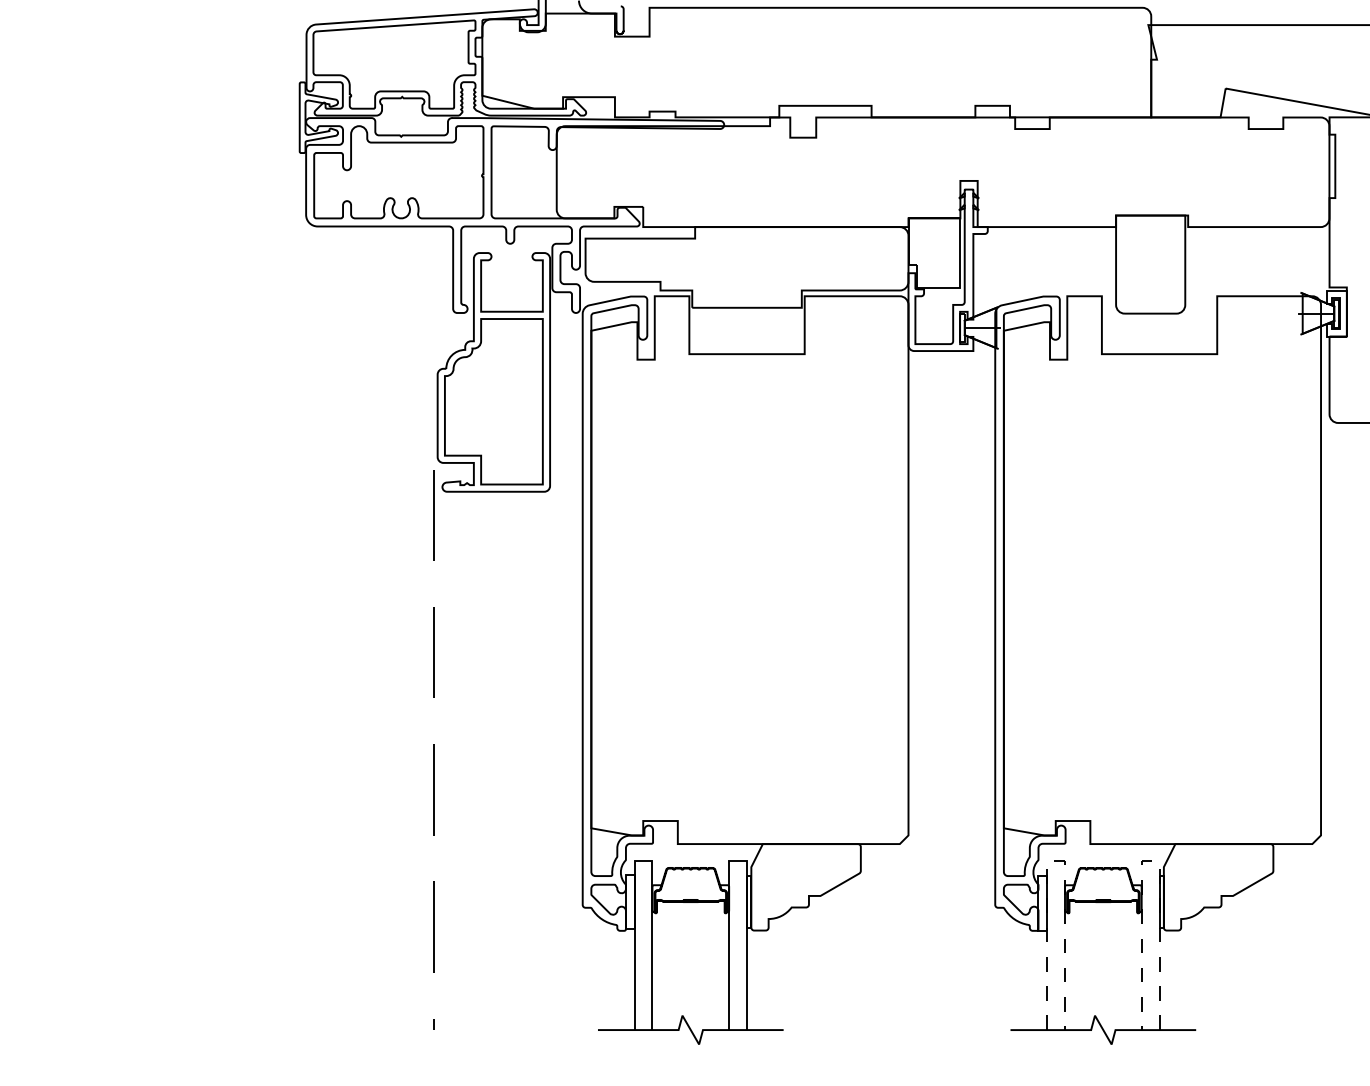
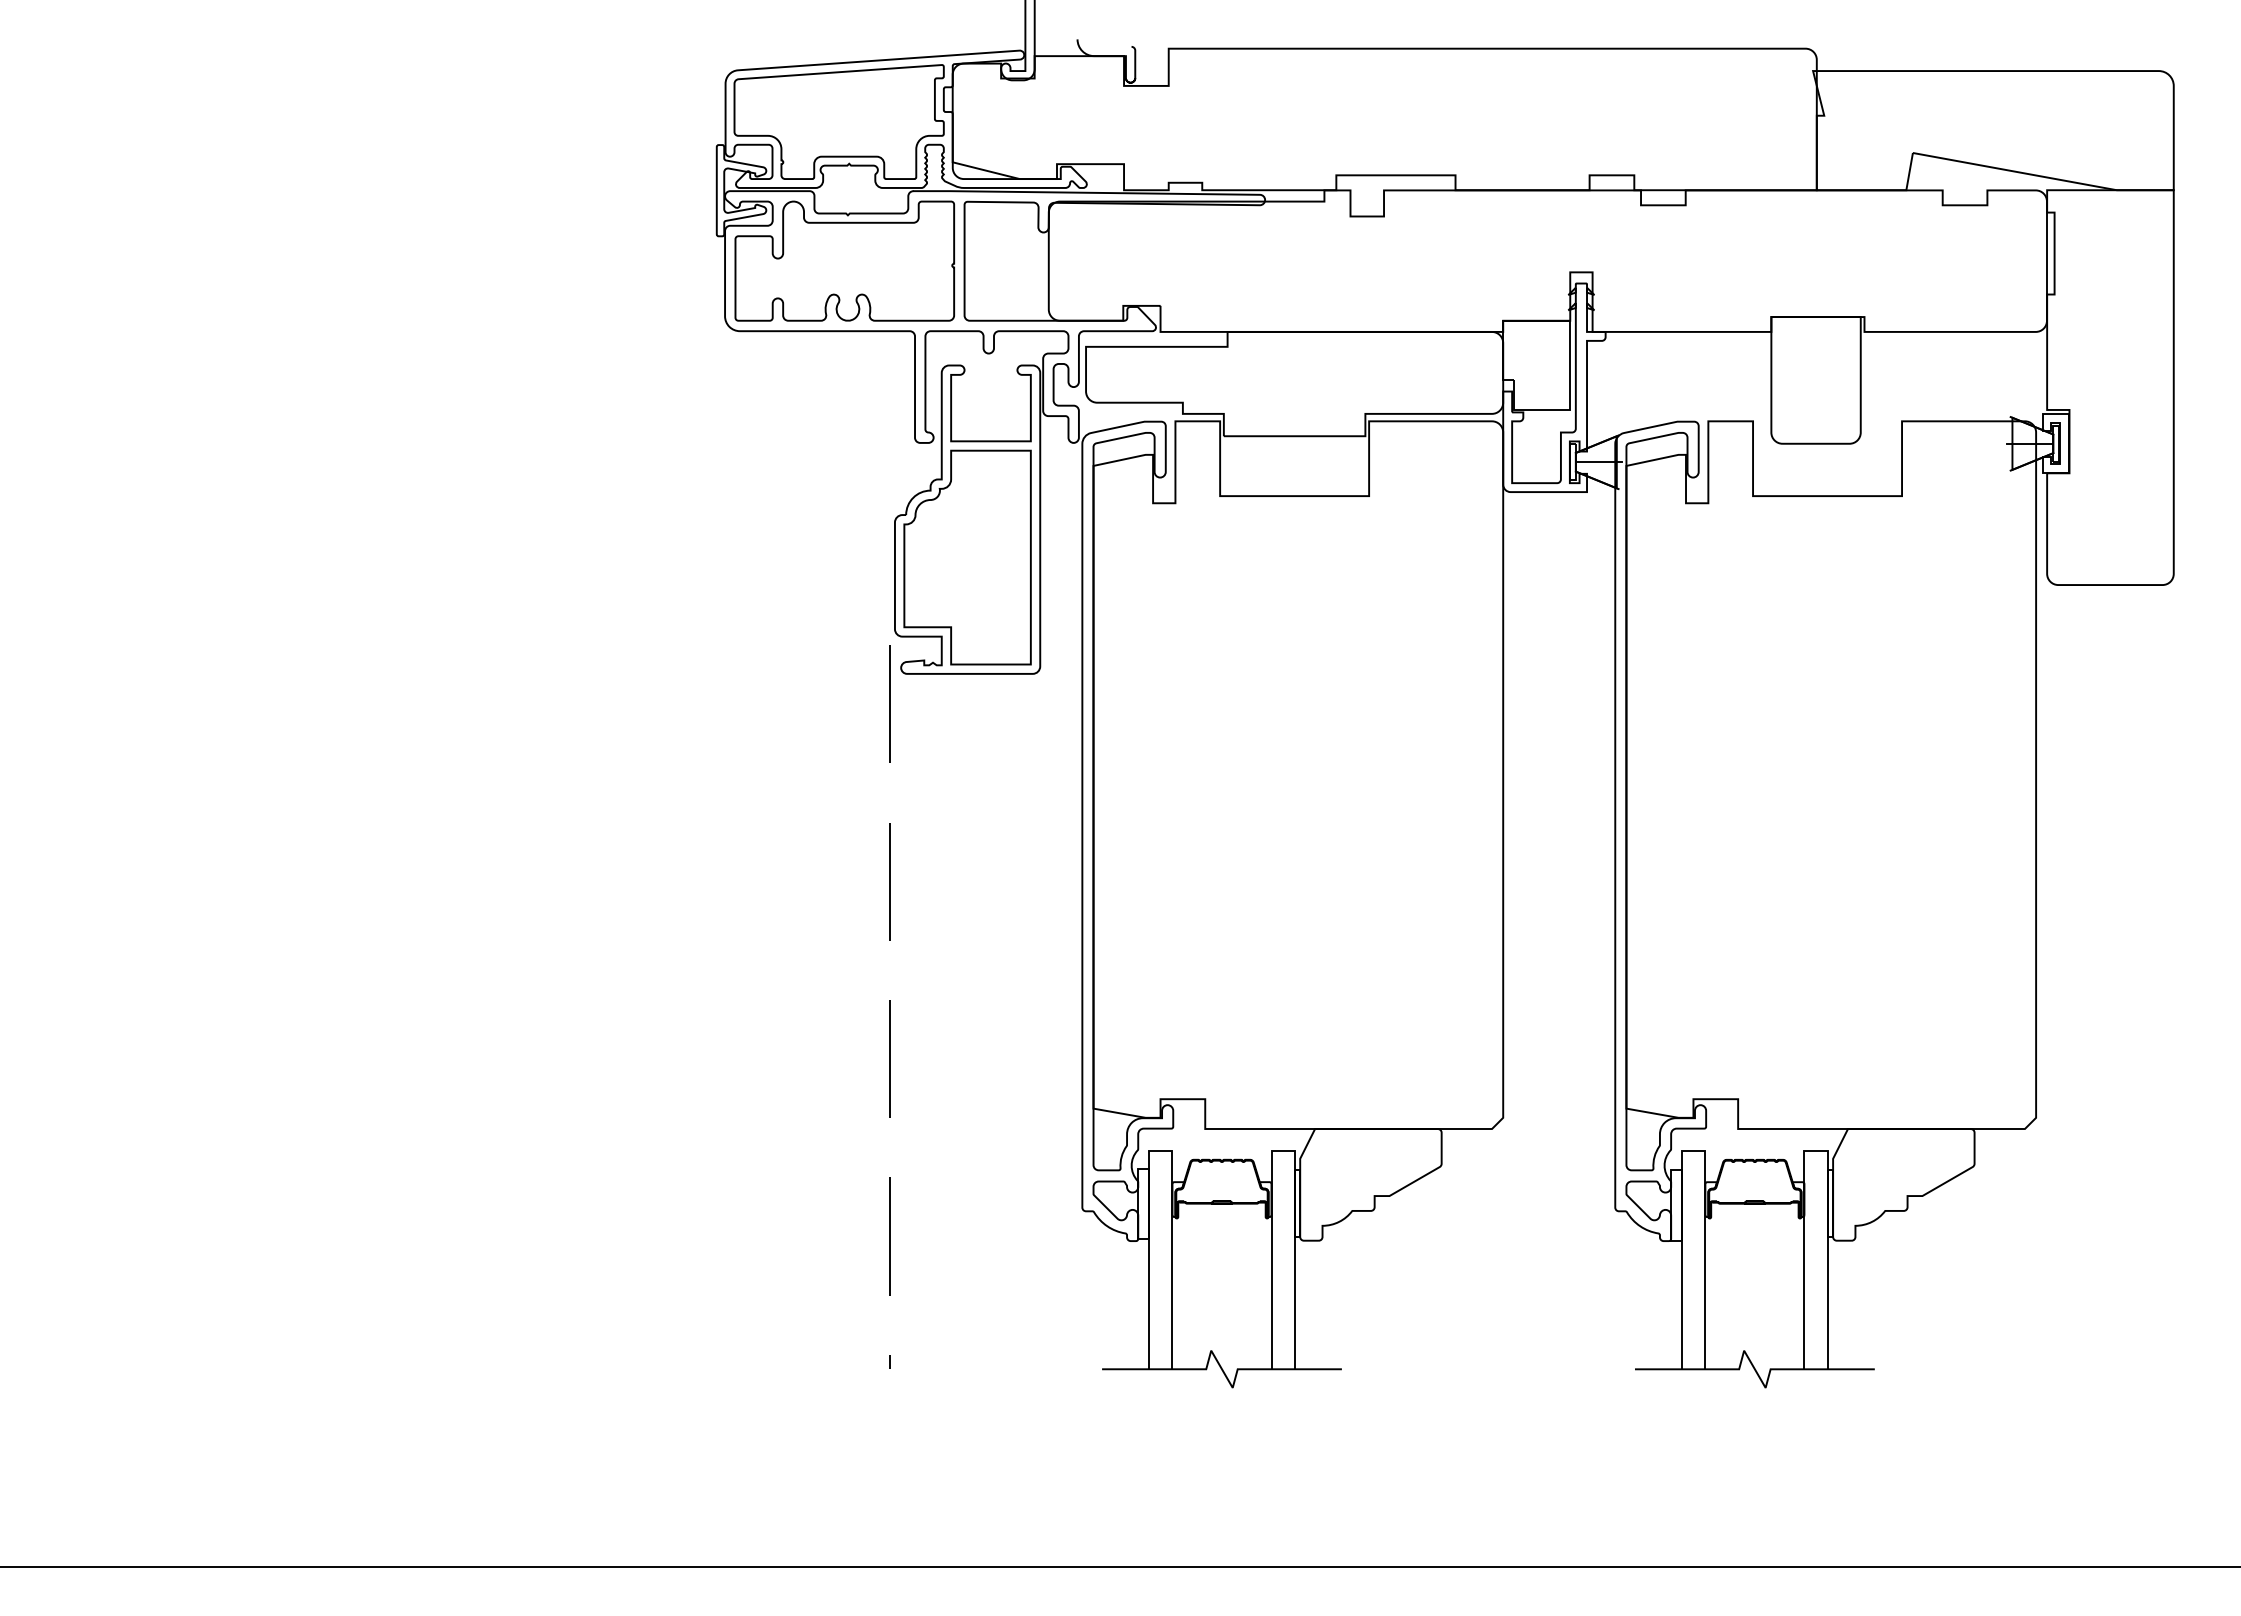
line: (1055, 861) -> (1693, 1151), dashed -> solid
line: (1150, 861) -> (1815, 1151), dashed -> solid

